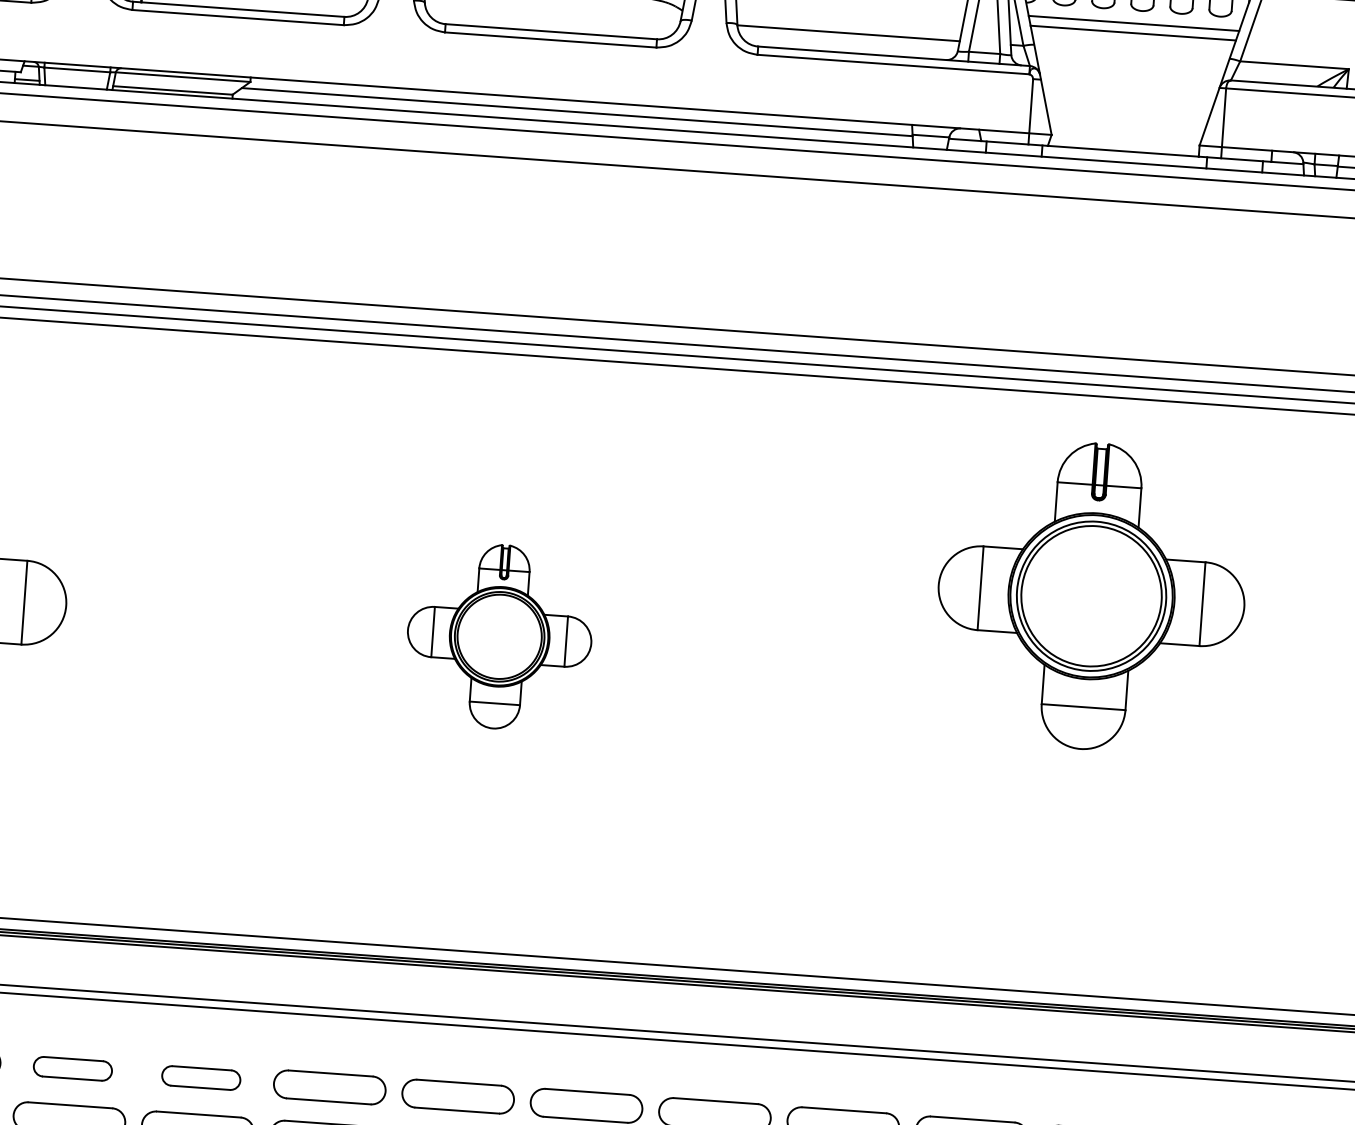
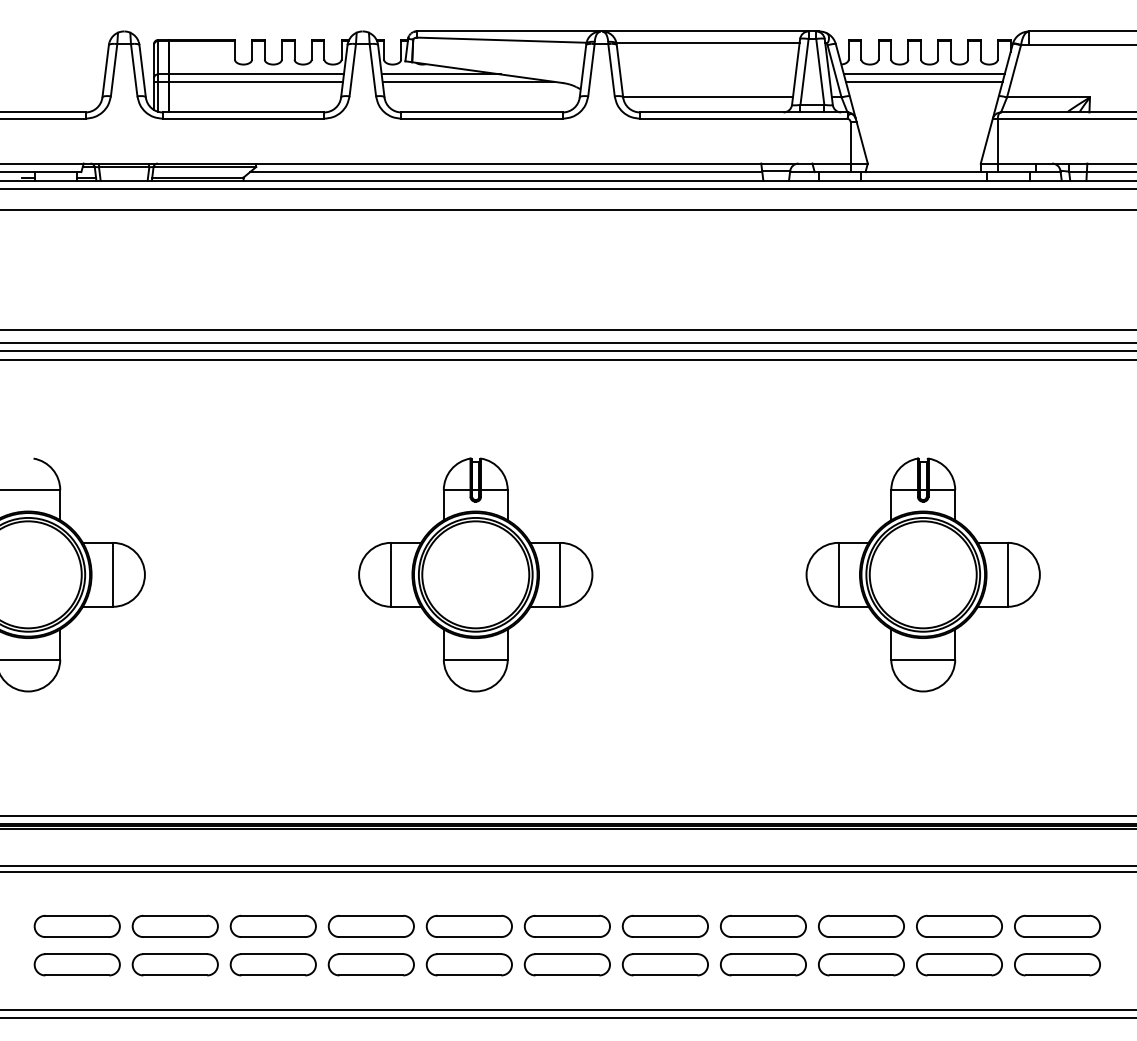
part: (1090, 595) -> (922, 574), moved
part: (499, 636) -> (475, 574), size x1.67
part: (72, 1067) -> (174, 925), size x1.43
part: (200, 1076) -> (272, 925), size x1.43

